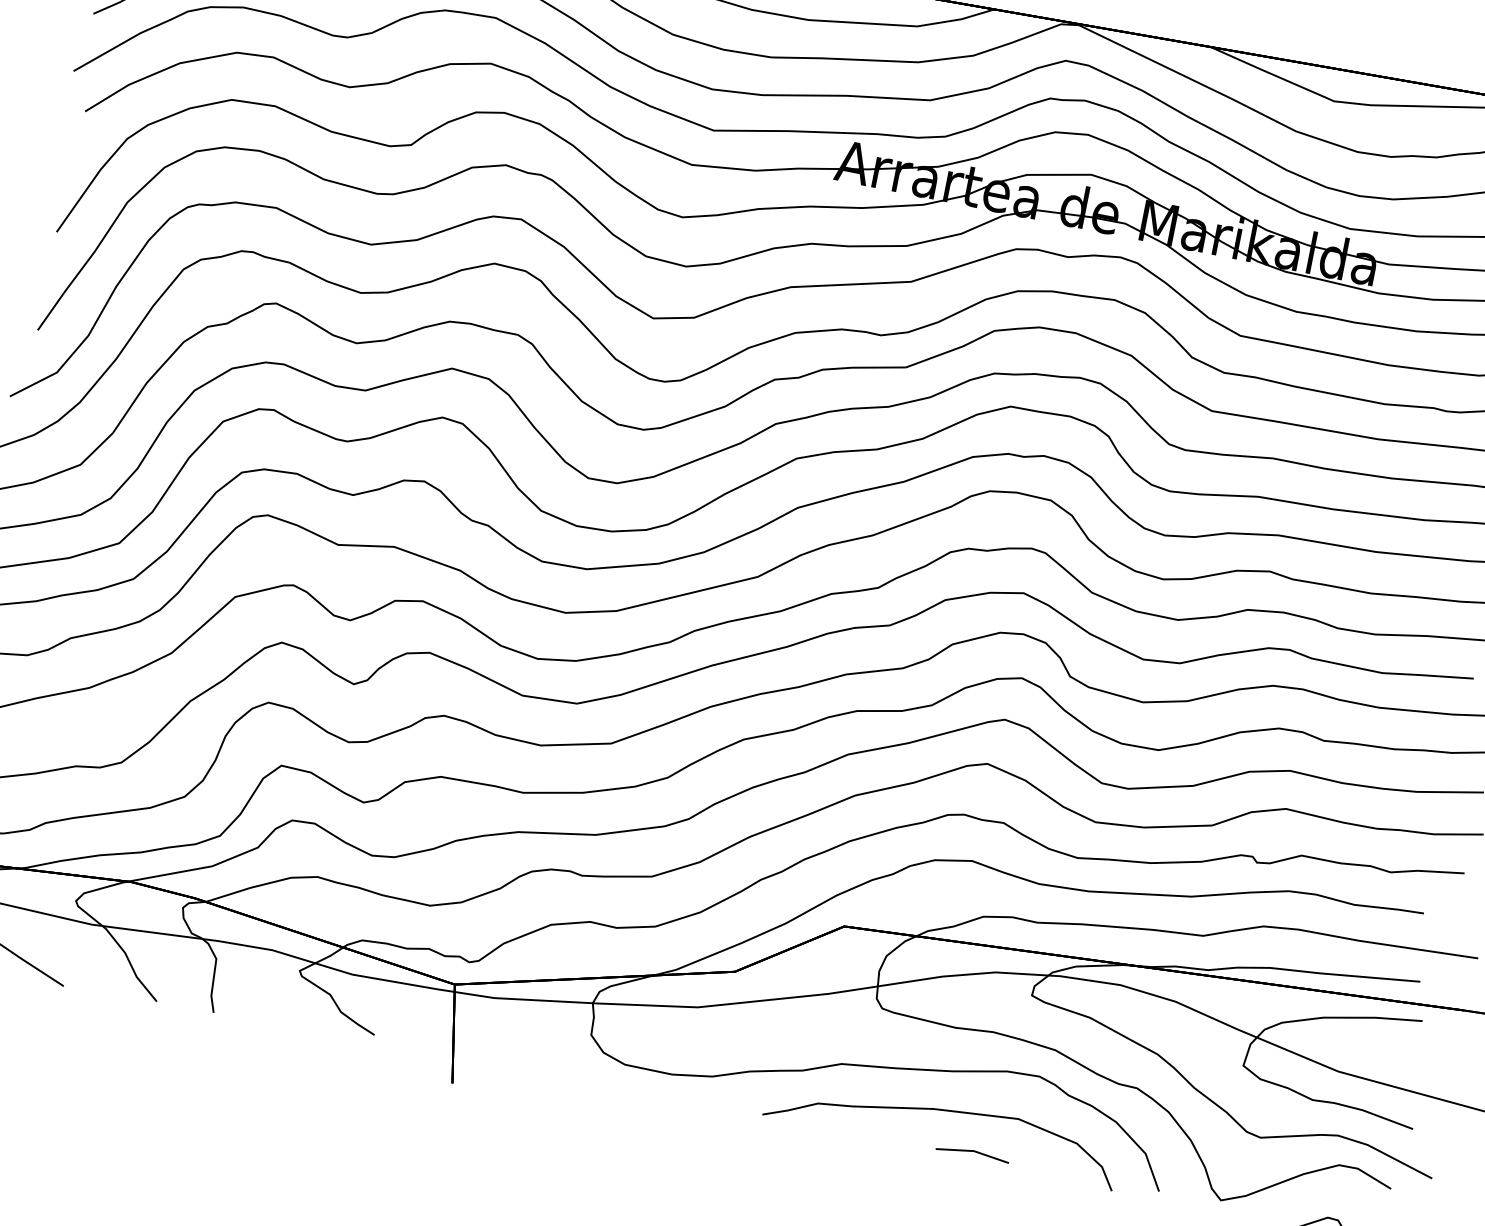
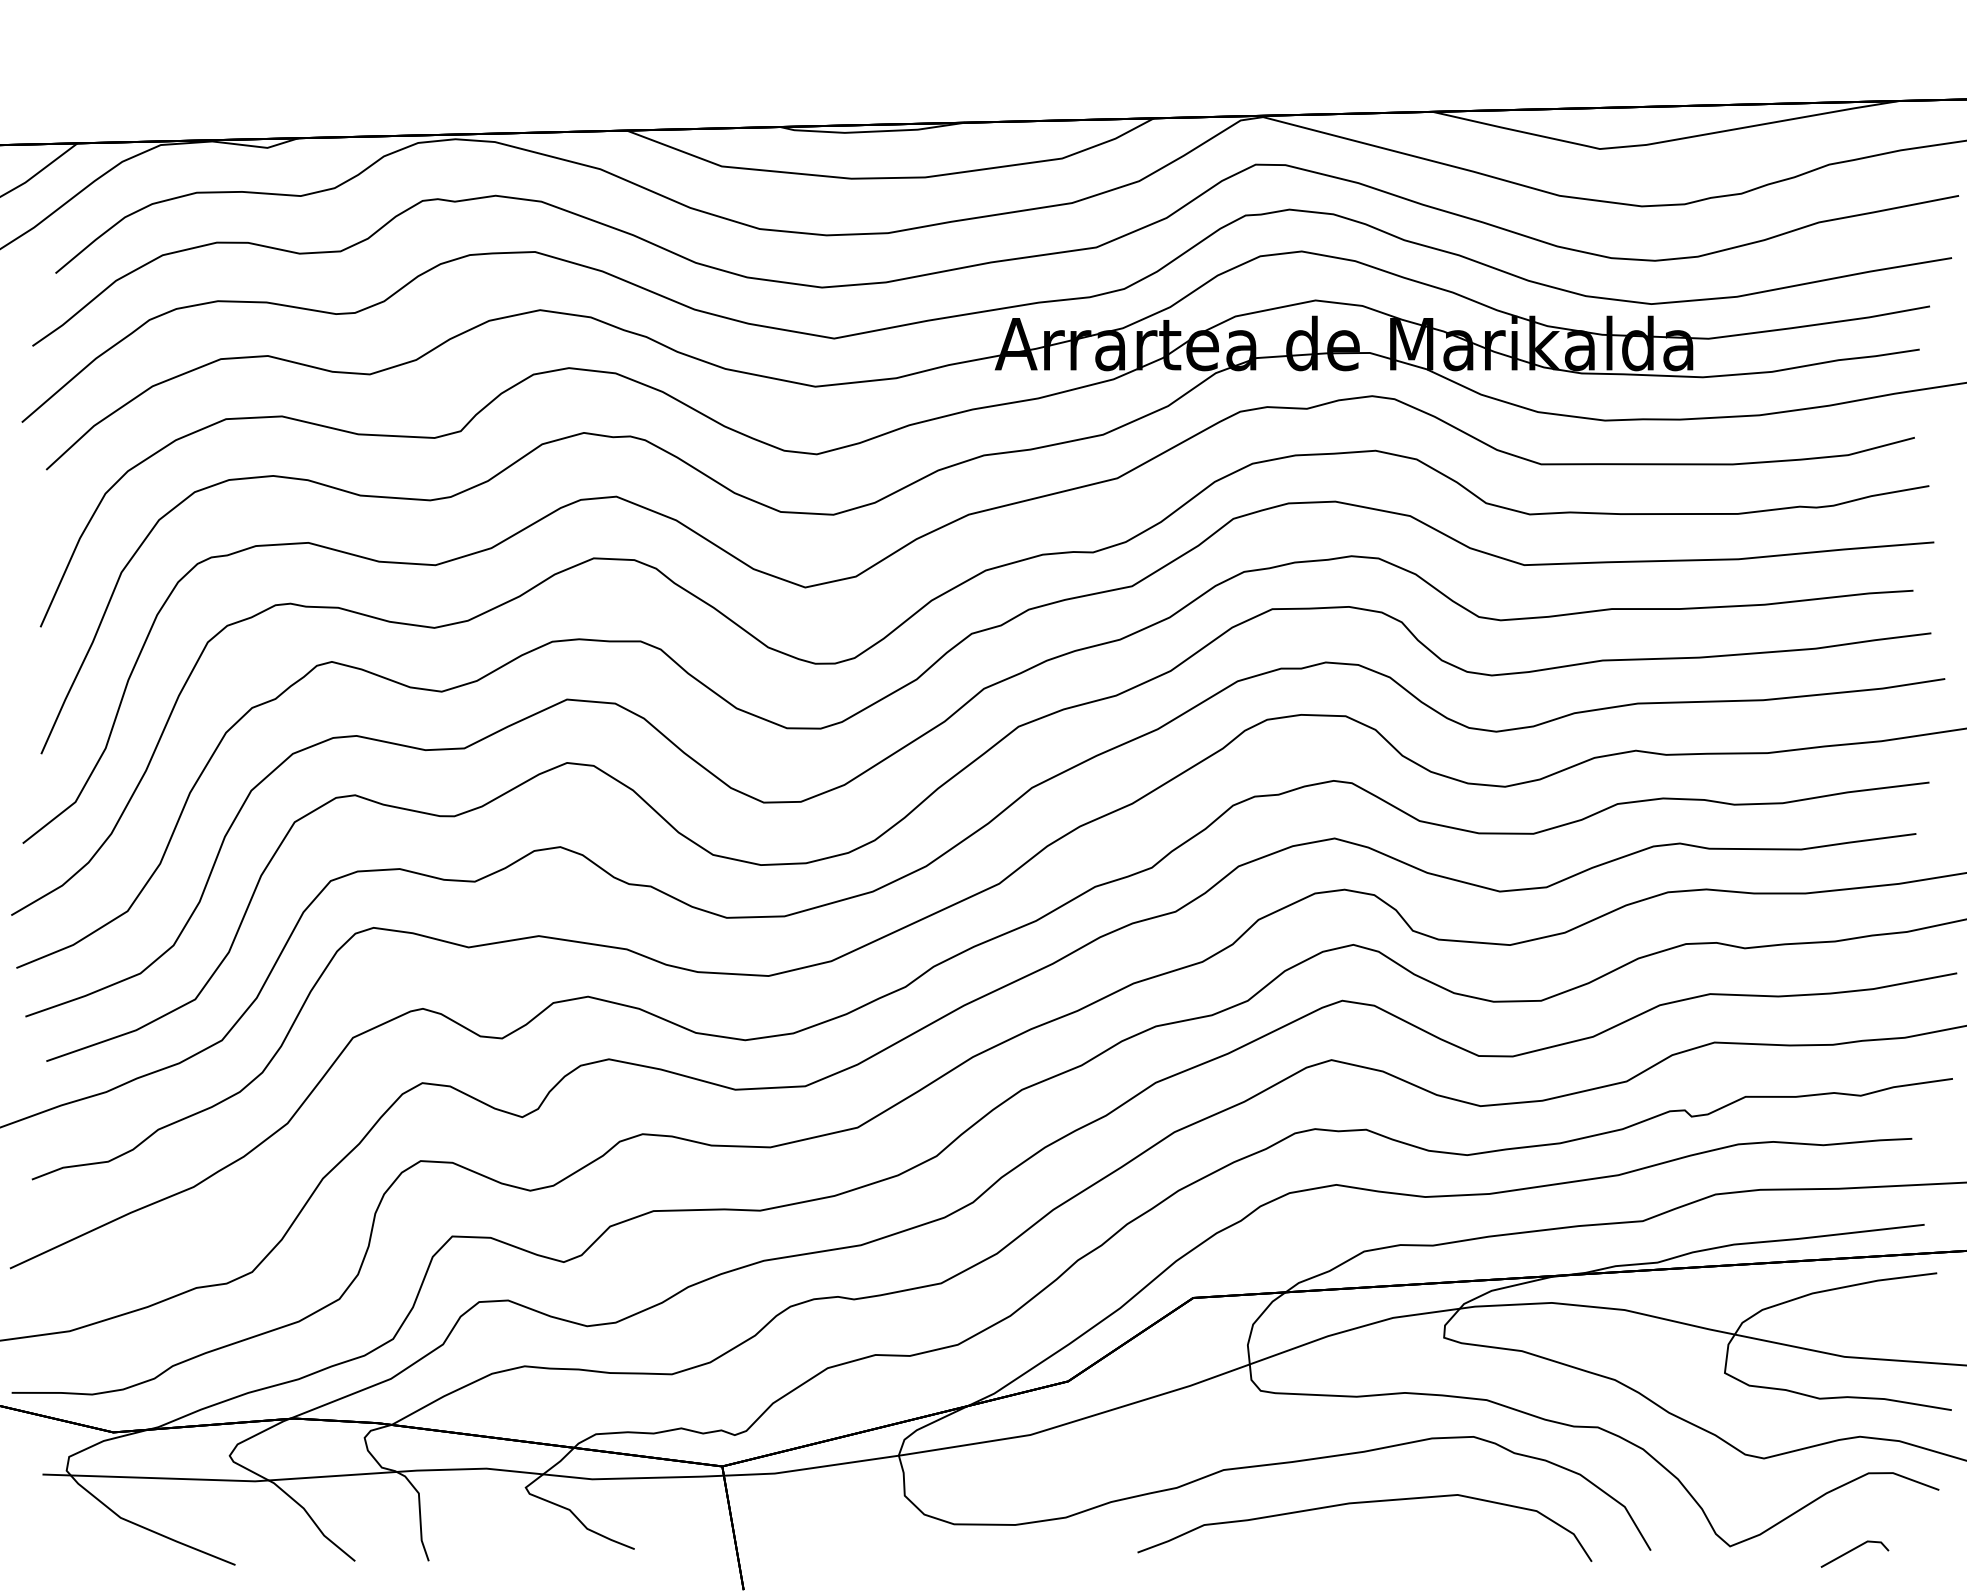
line: (971, 1151) -> (1407, 1547), removed

